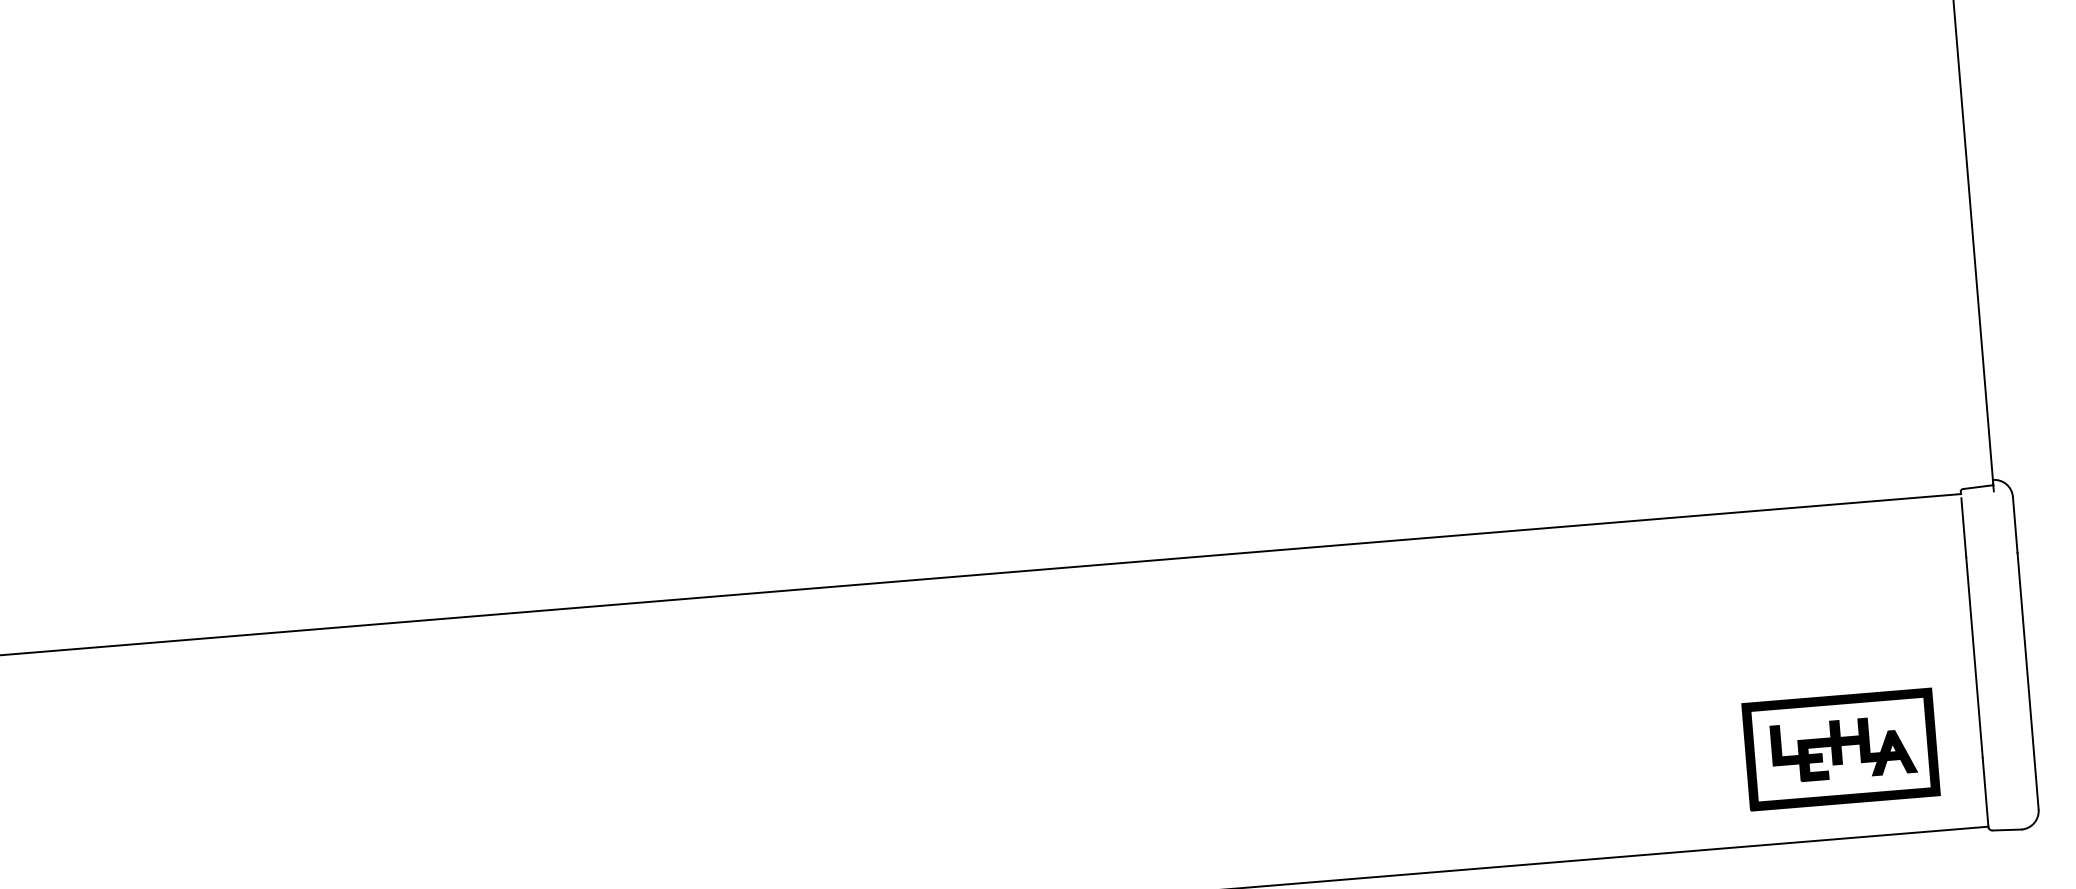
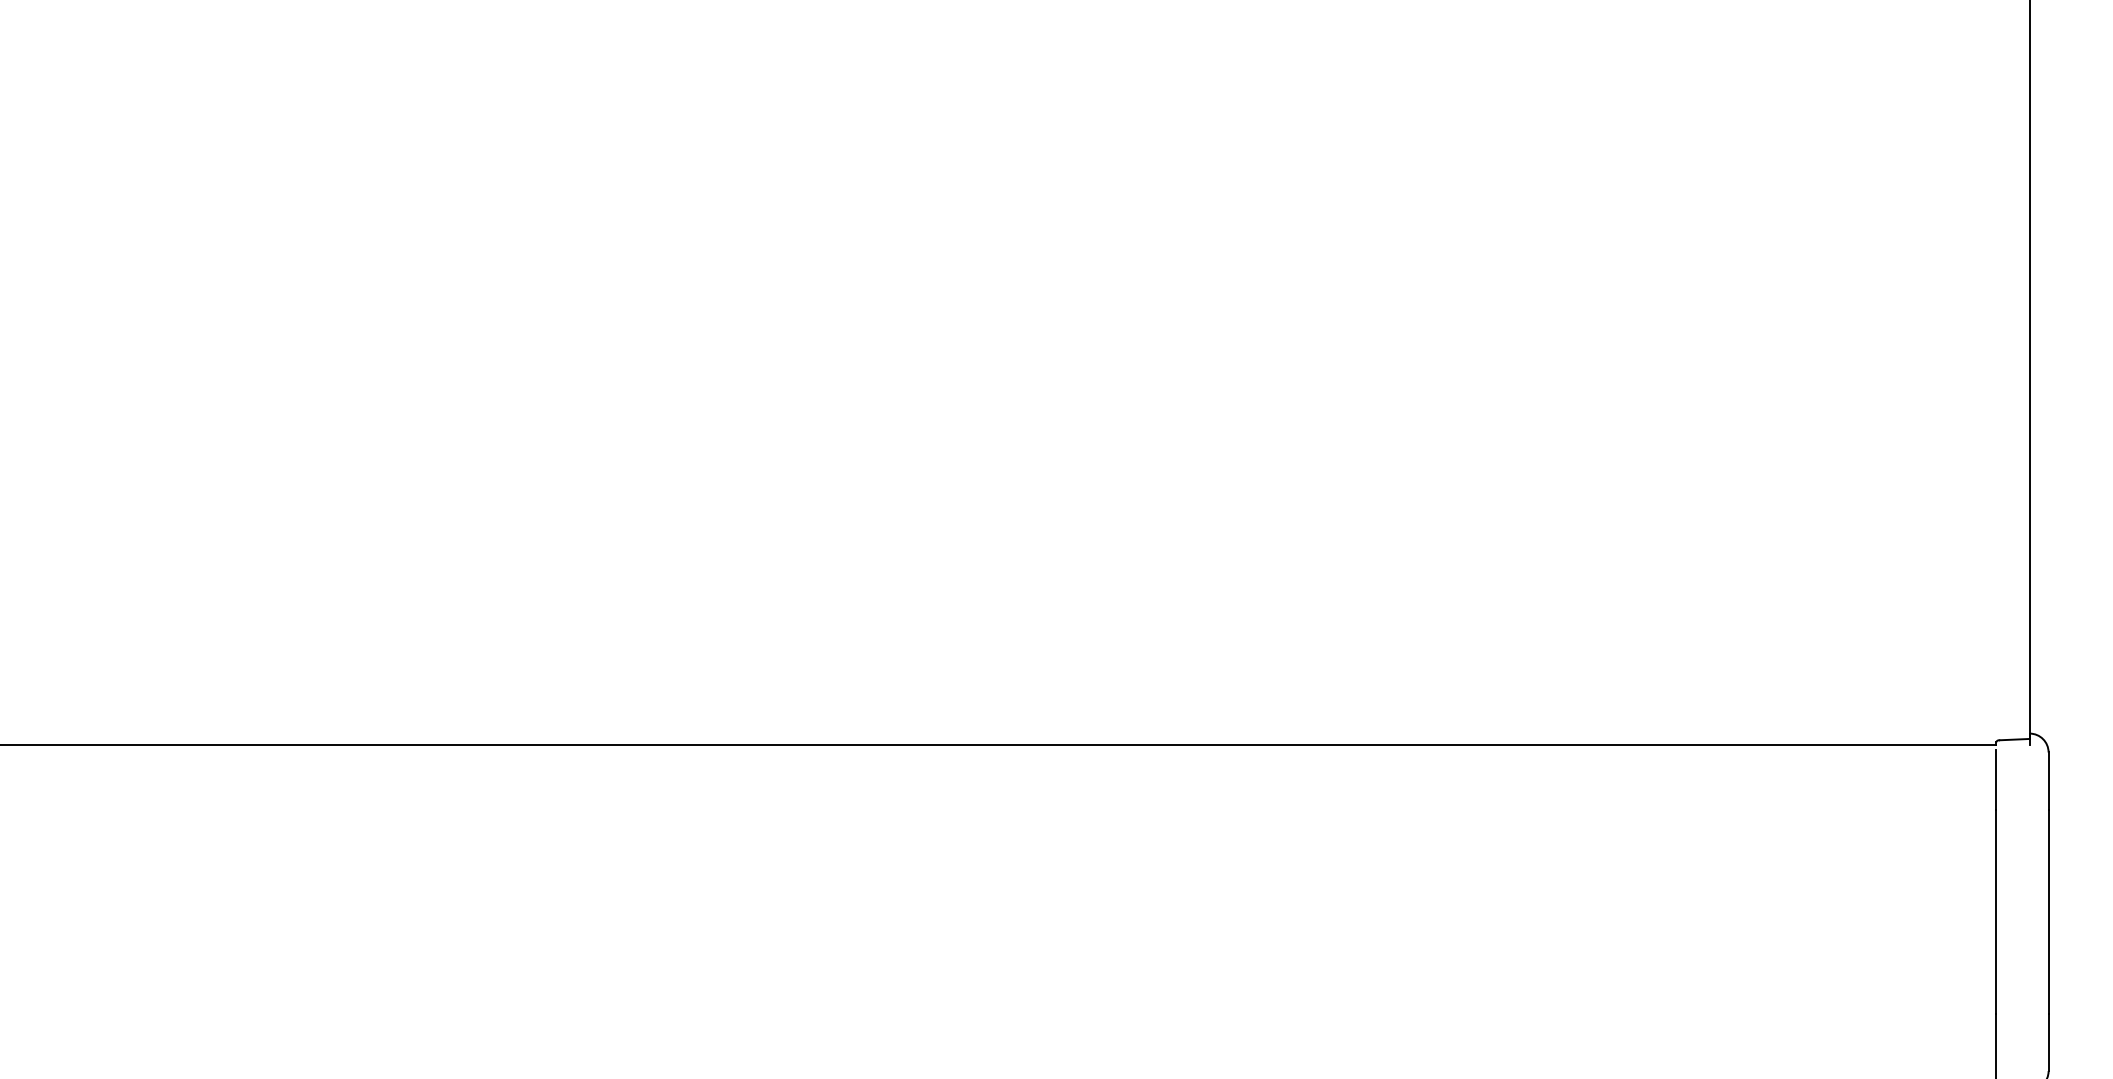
part: (1841, 749) -> (1853, 993), removed

